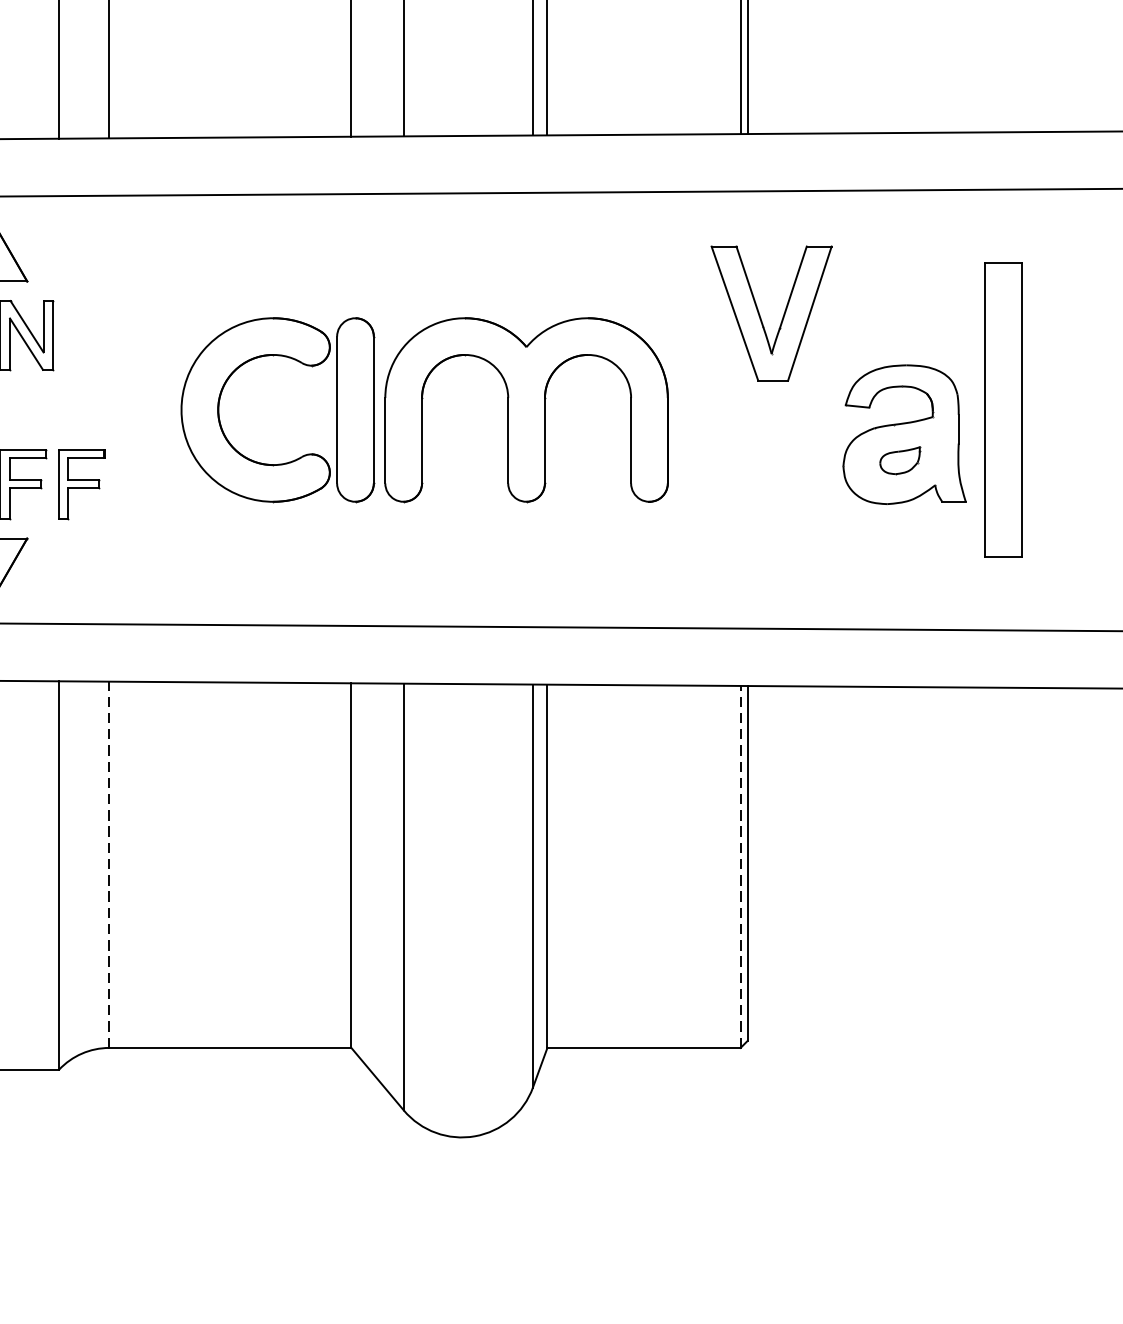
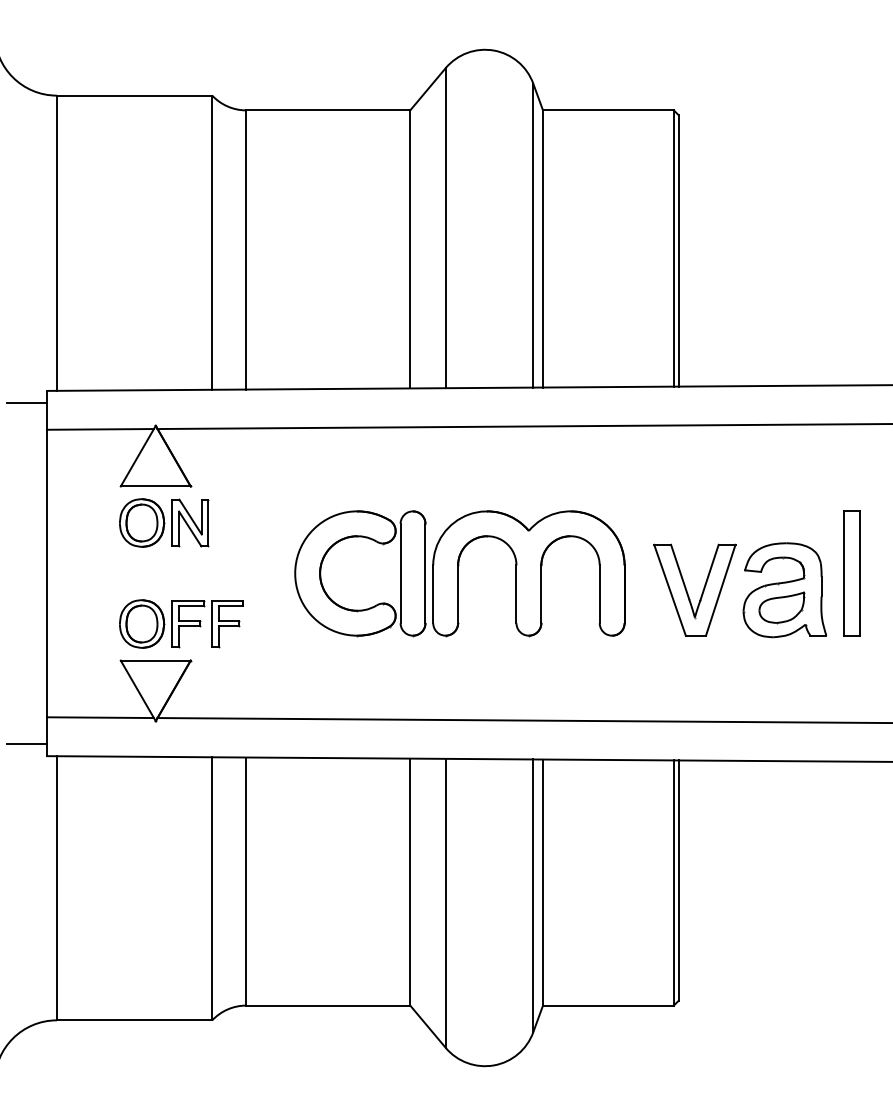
part: (760, 314) -> (687, 590), moved
part: (1002, 409) -> (851, 573), size x0.62
part: (899, 460) -> (781, 607), size x1.67
line: (109, 864) -> (246, 881), dashed -> solid
line: (740, 867) -> (673, 883), dashed -> solid

